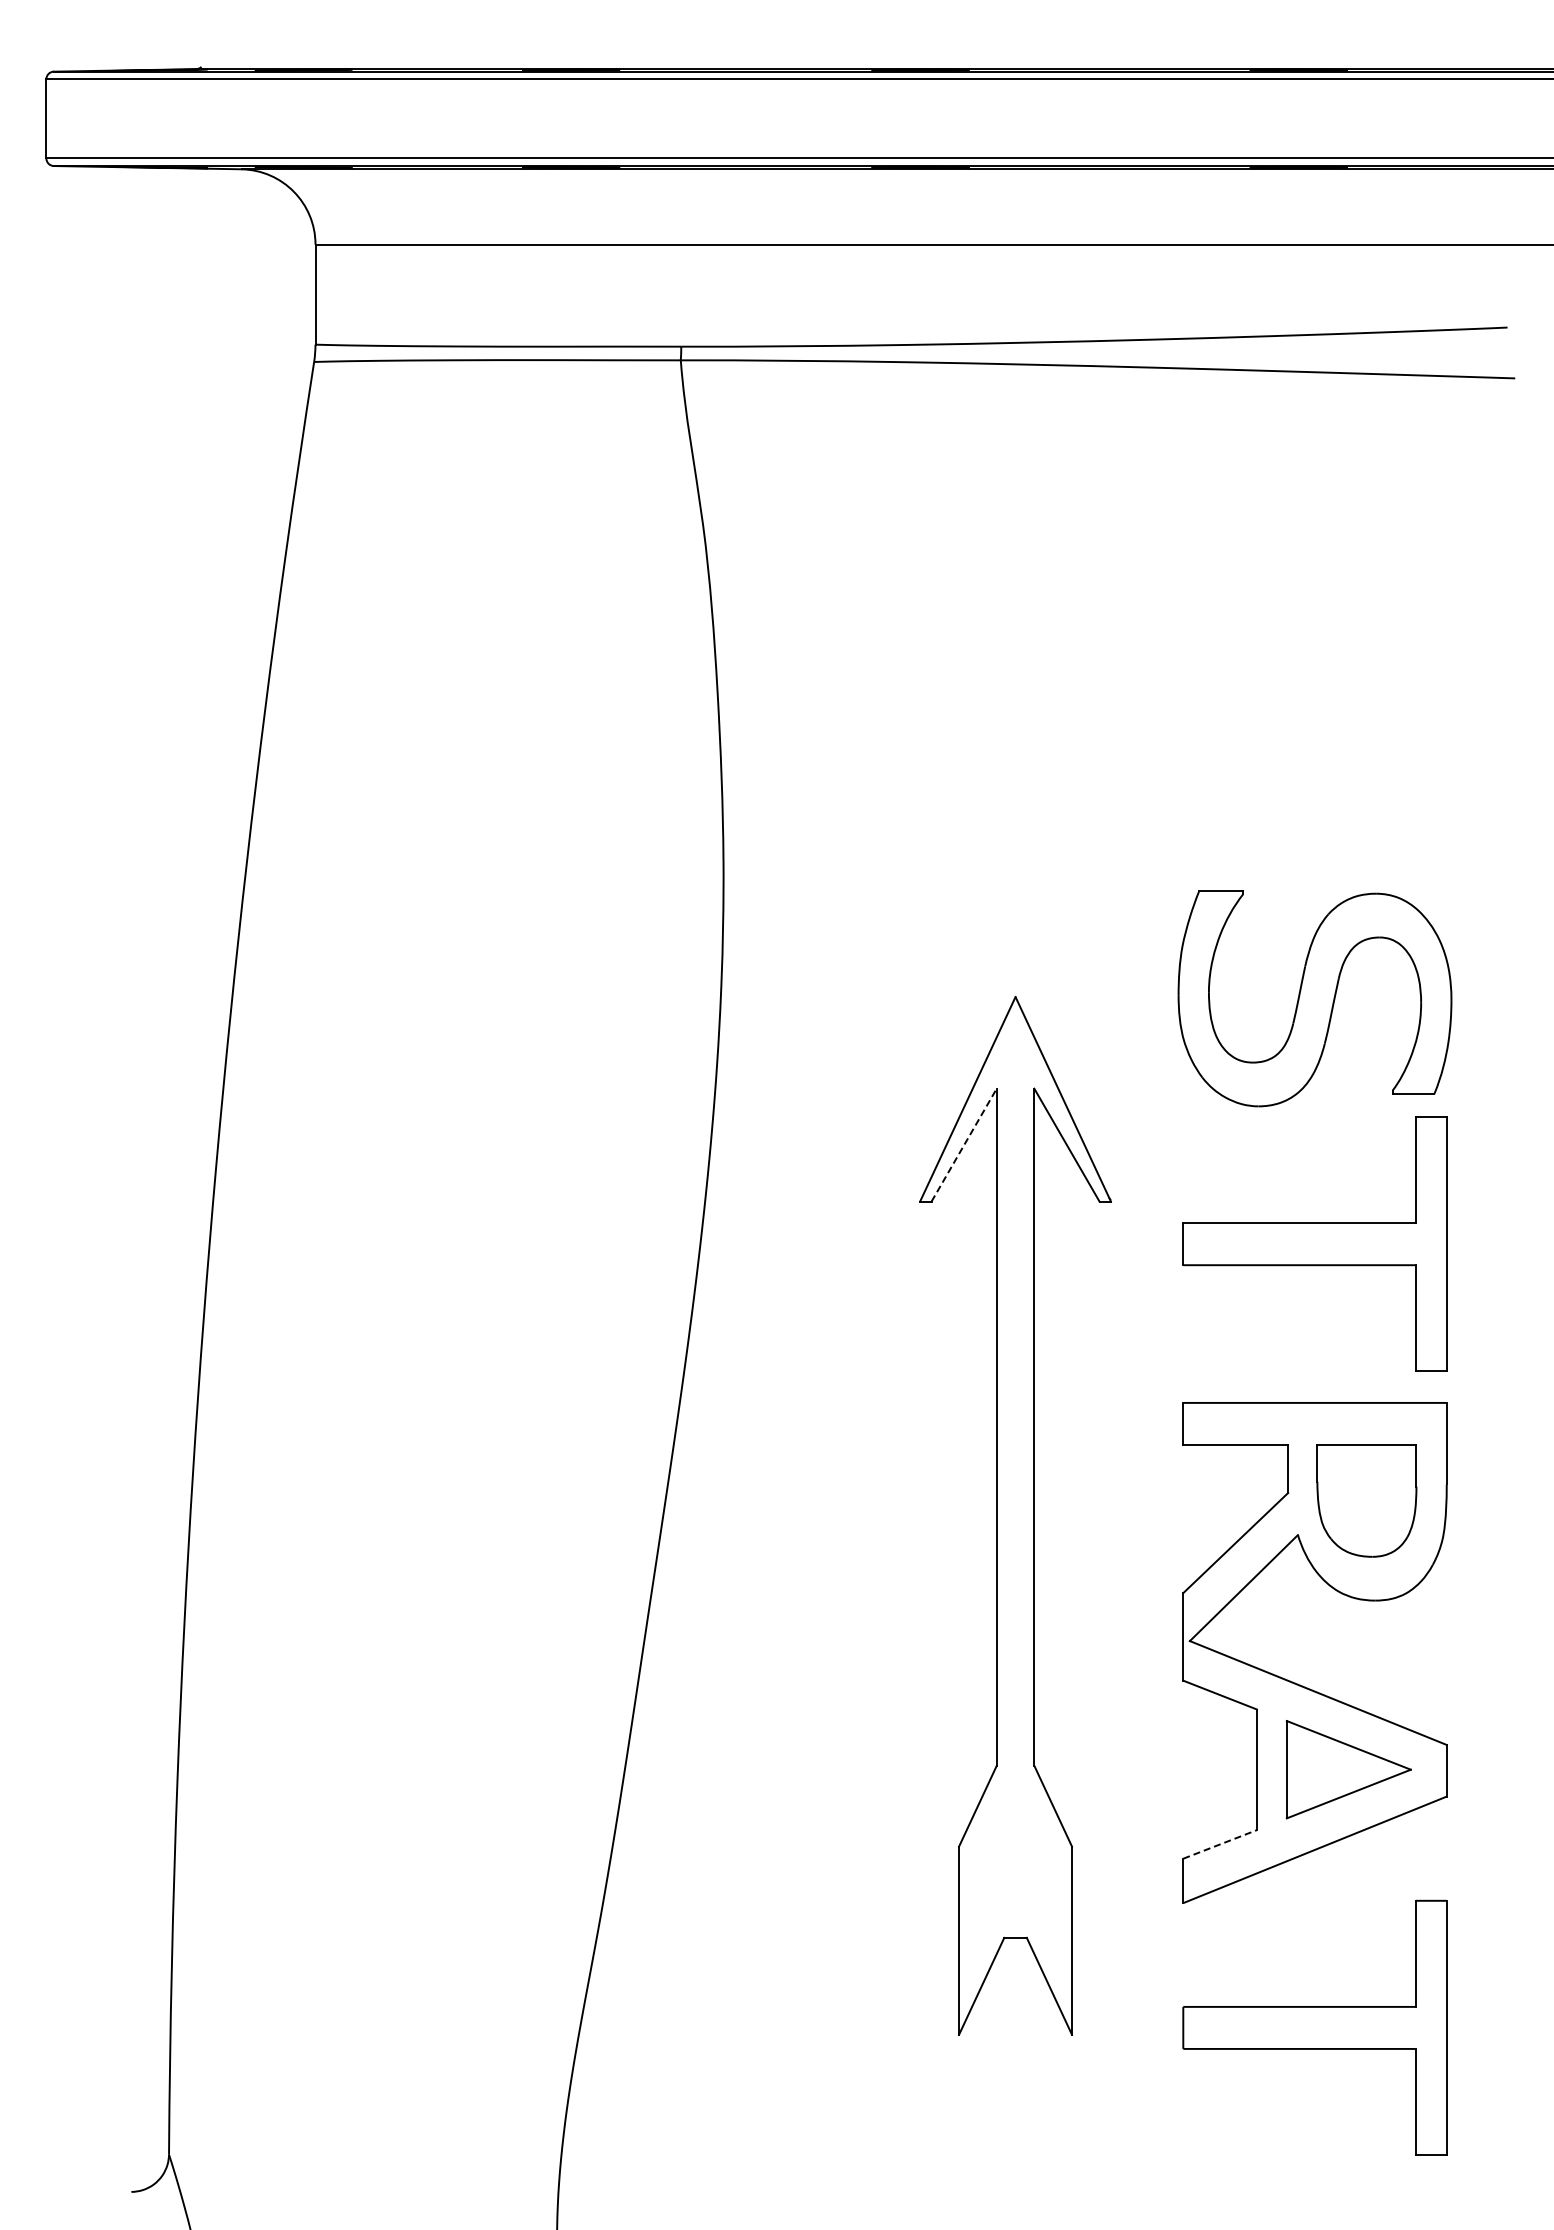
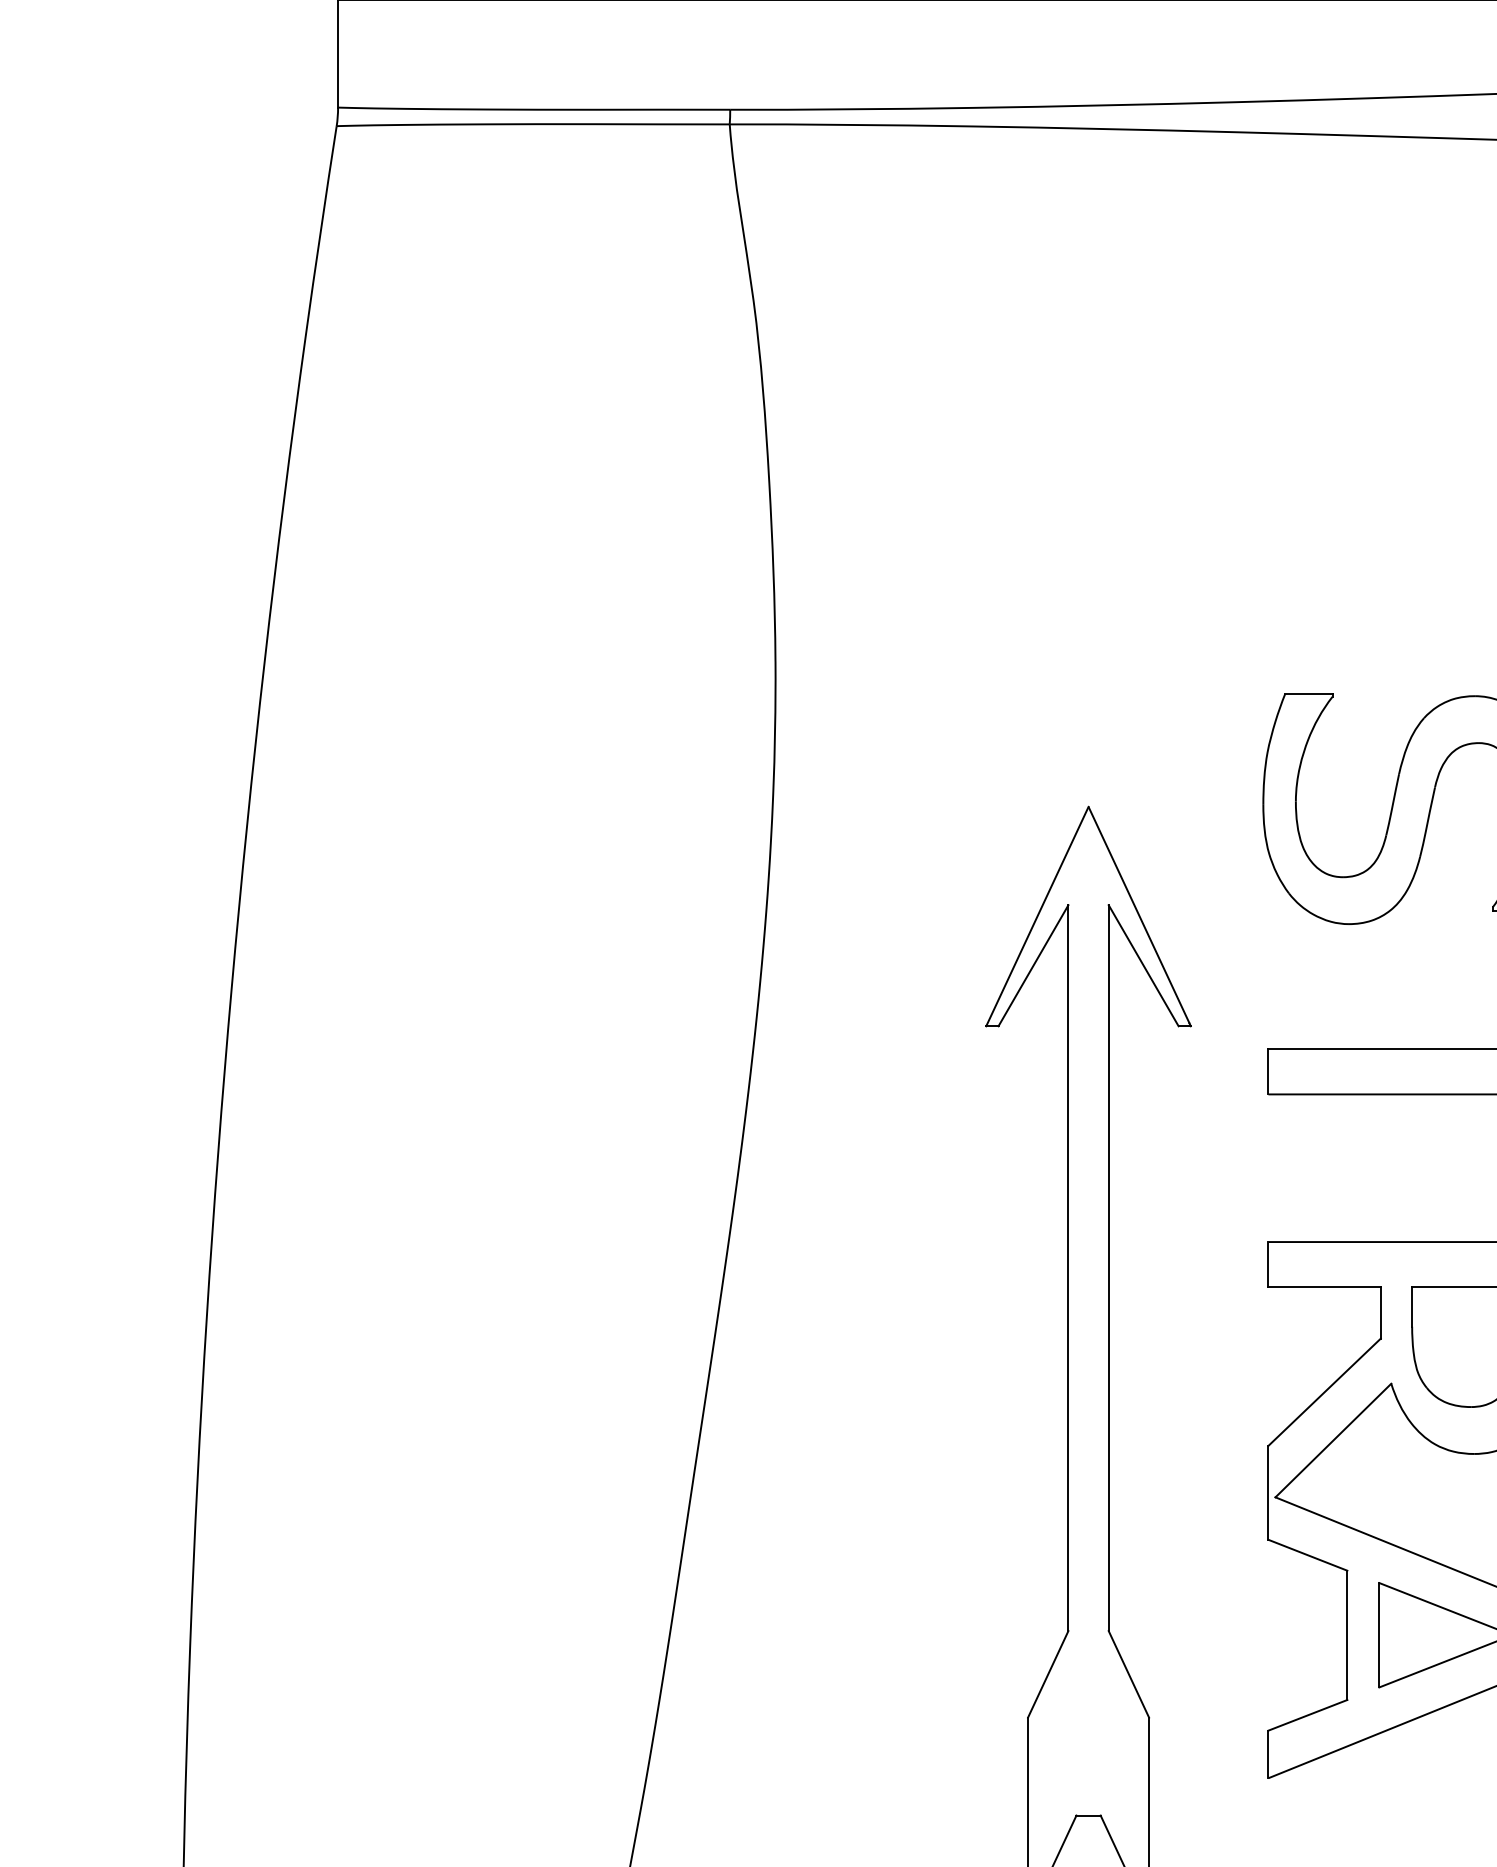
line: (964, 1144) -> (1033, 965), dashed -> solid
line: (1220, 1844) -> (1308, 1715), dashed -> solid

